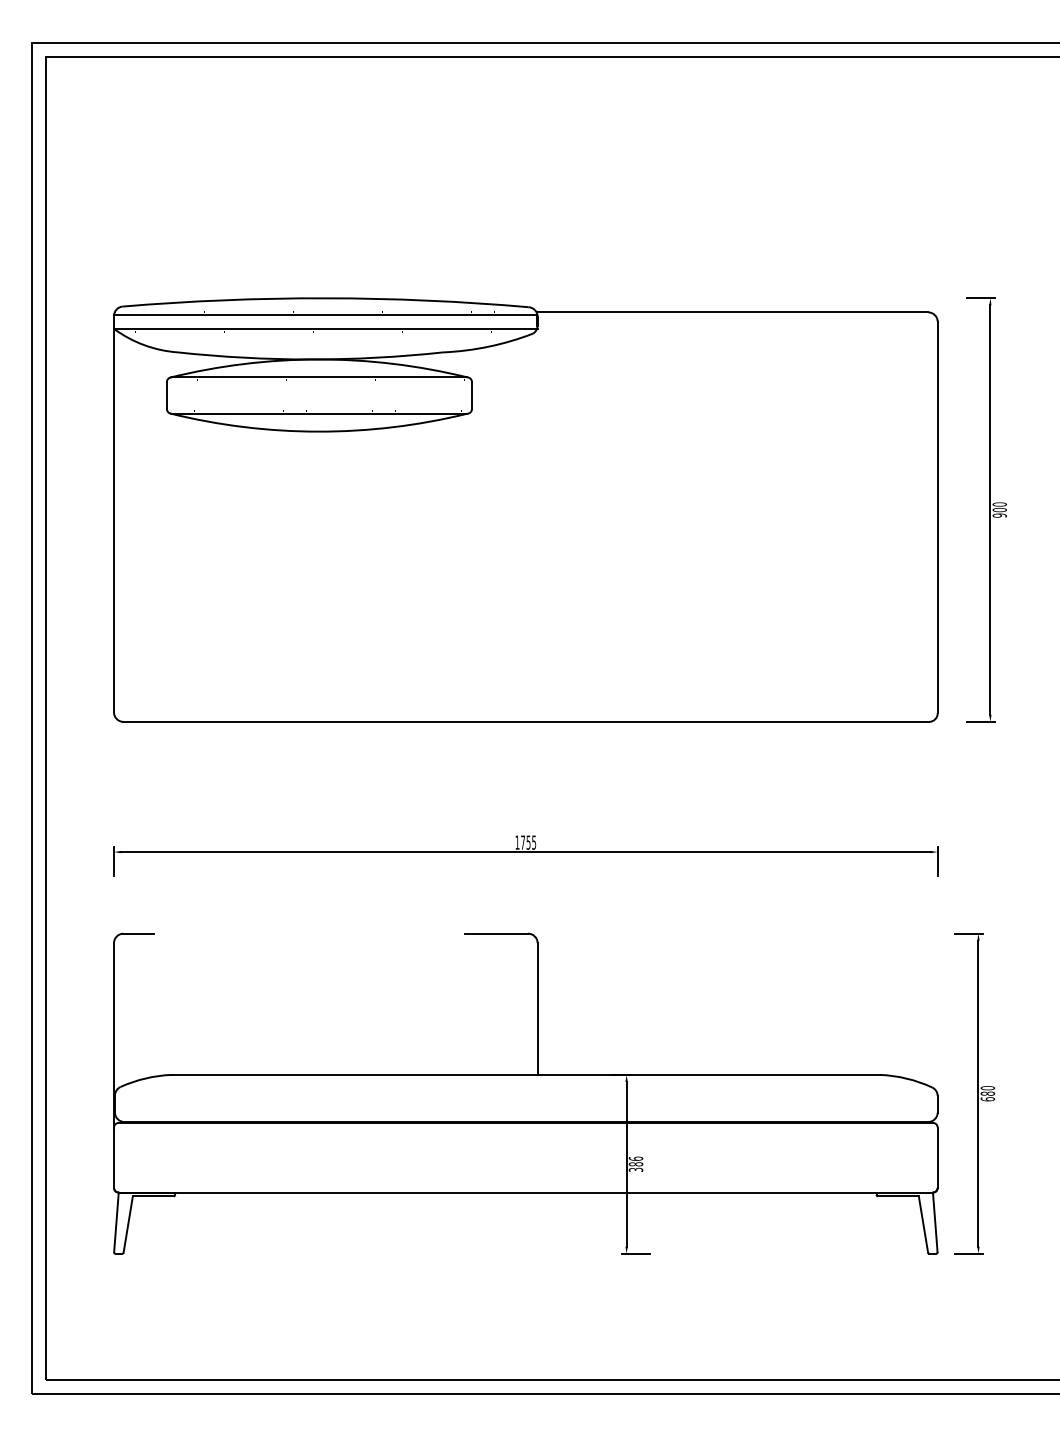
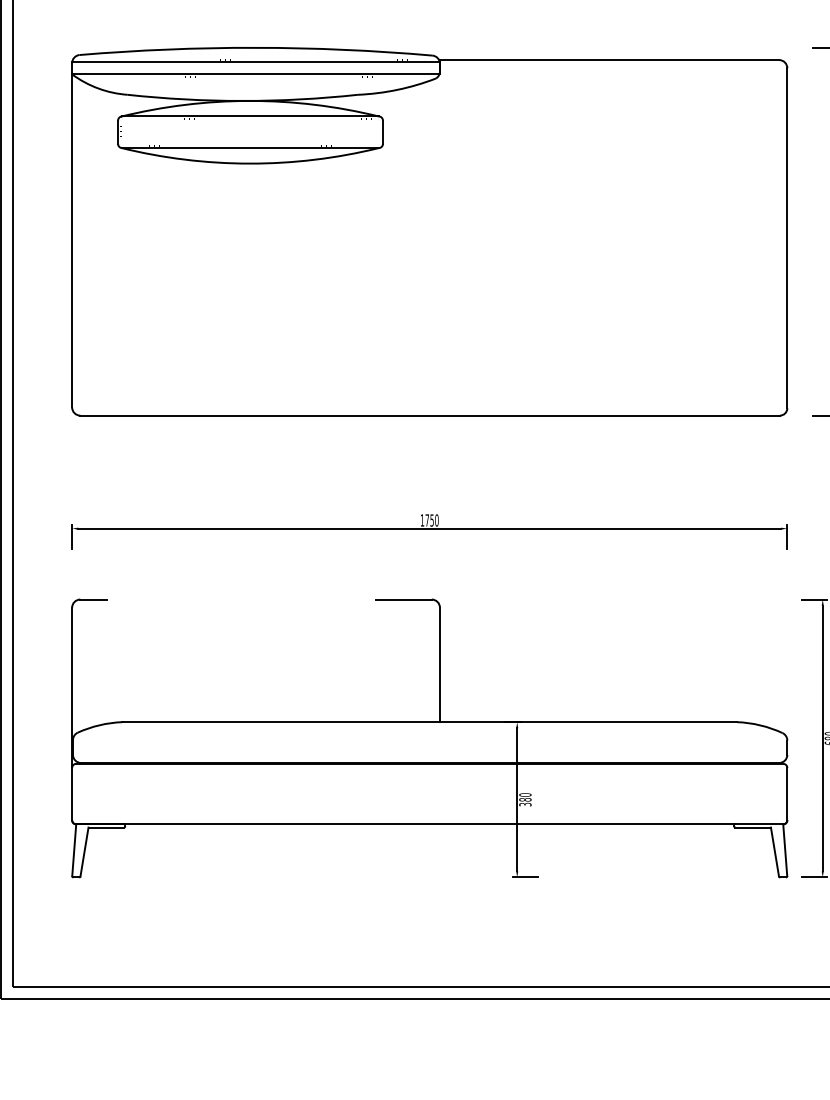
text: (534, 842) -> (437, 520), 1755 -> 1750
text: (635, 1158) -> (524, 794), 386 -> 380

